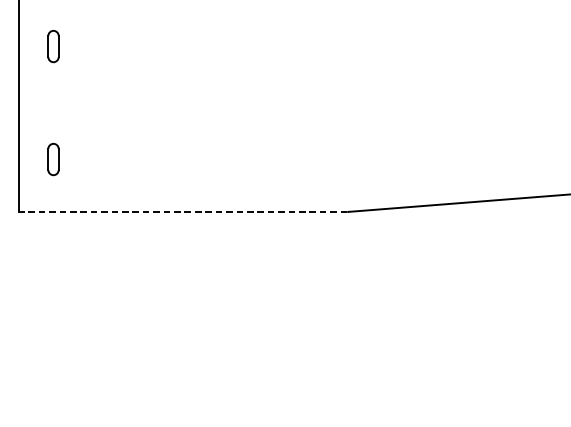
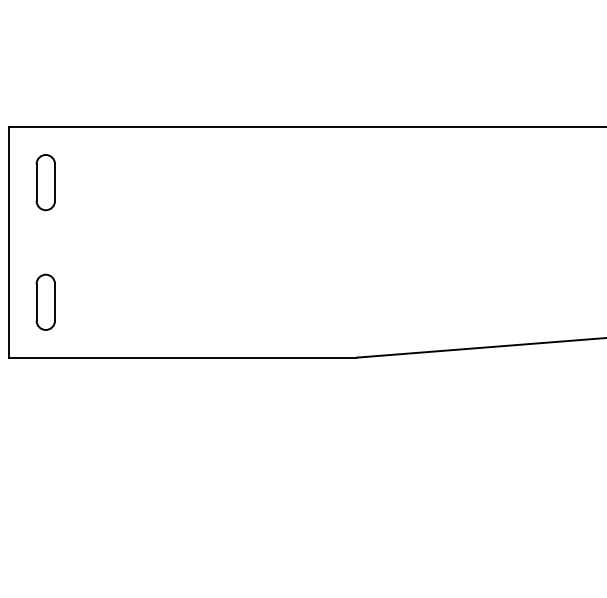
part: (53, 46) -> (45, 182), size x1.67
part: (53, 158) -> (45, 301), size x1.67
line: (182, 211) -> (182, 357), dashed -> solid

